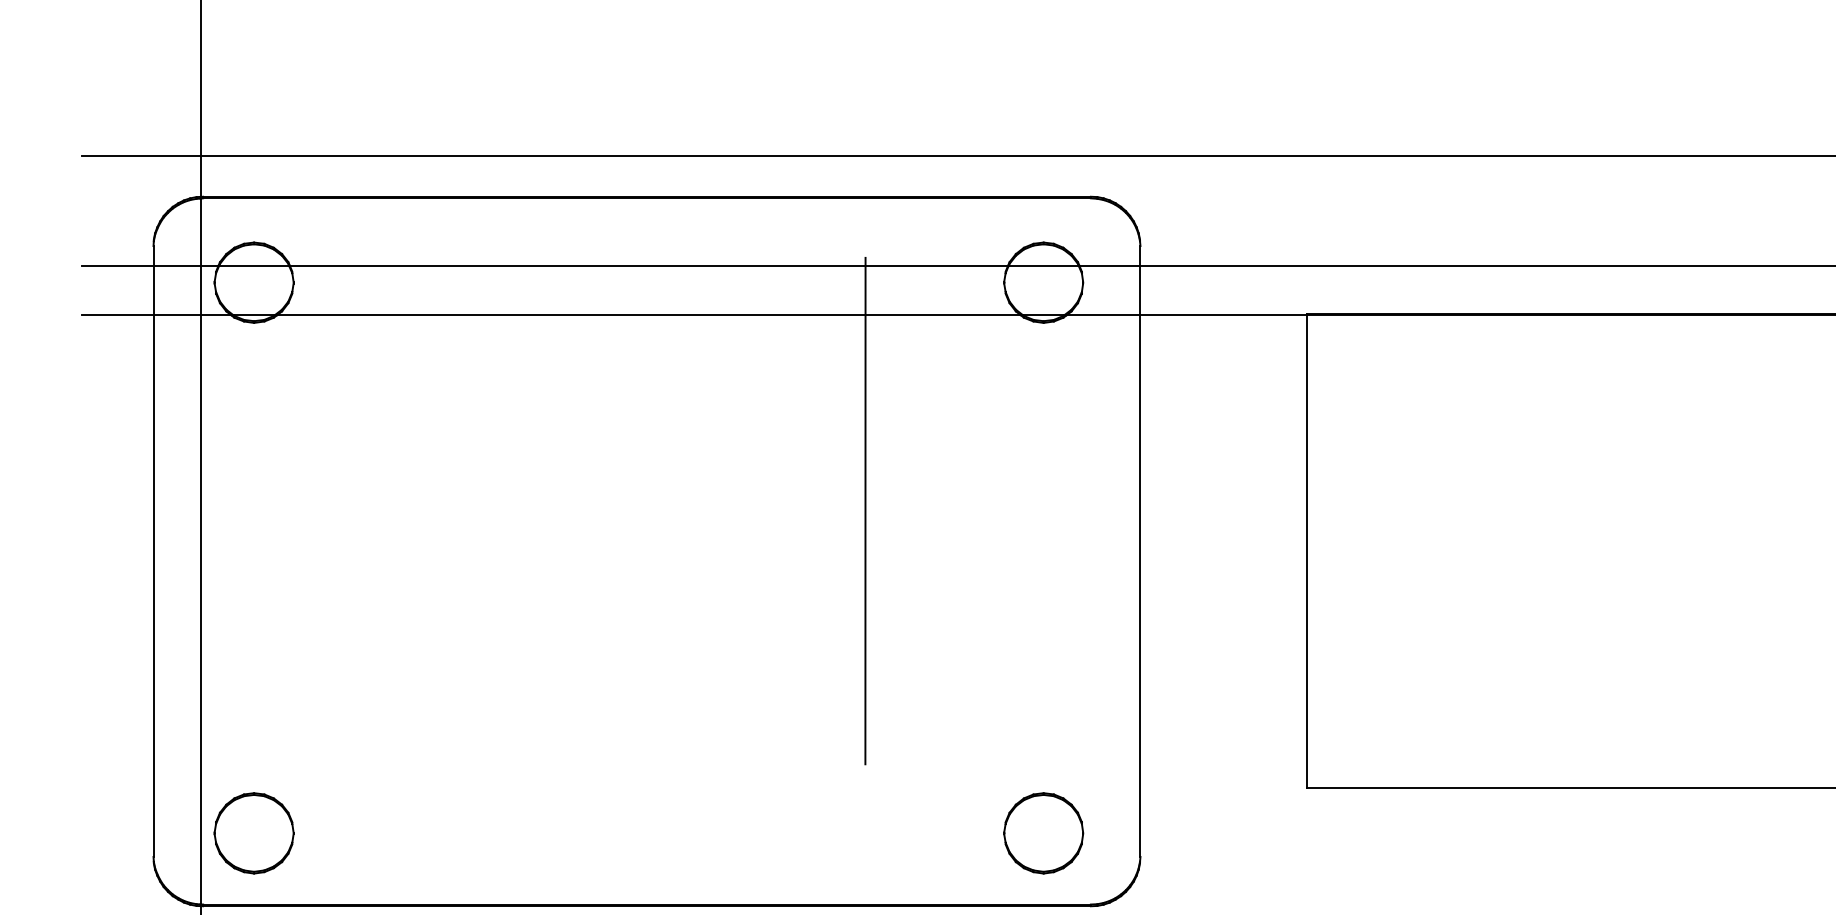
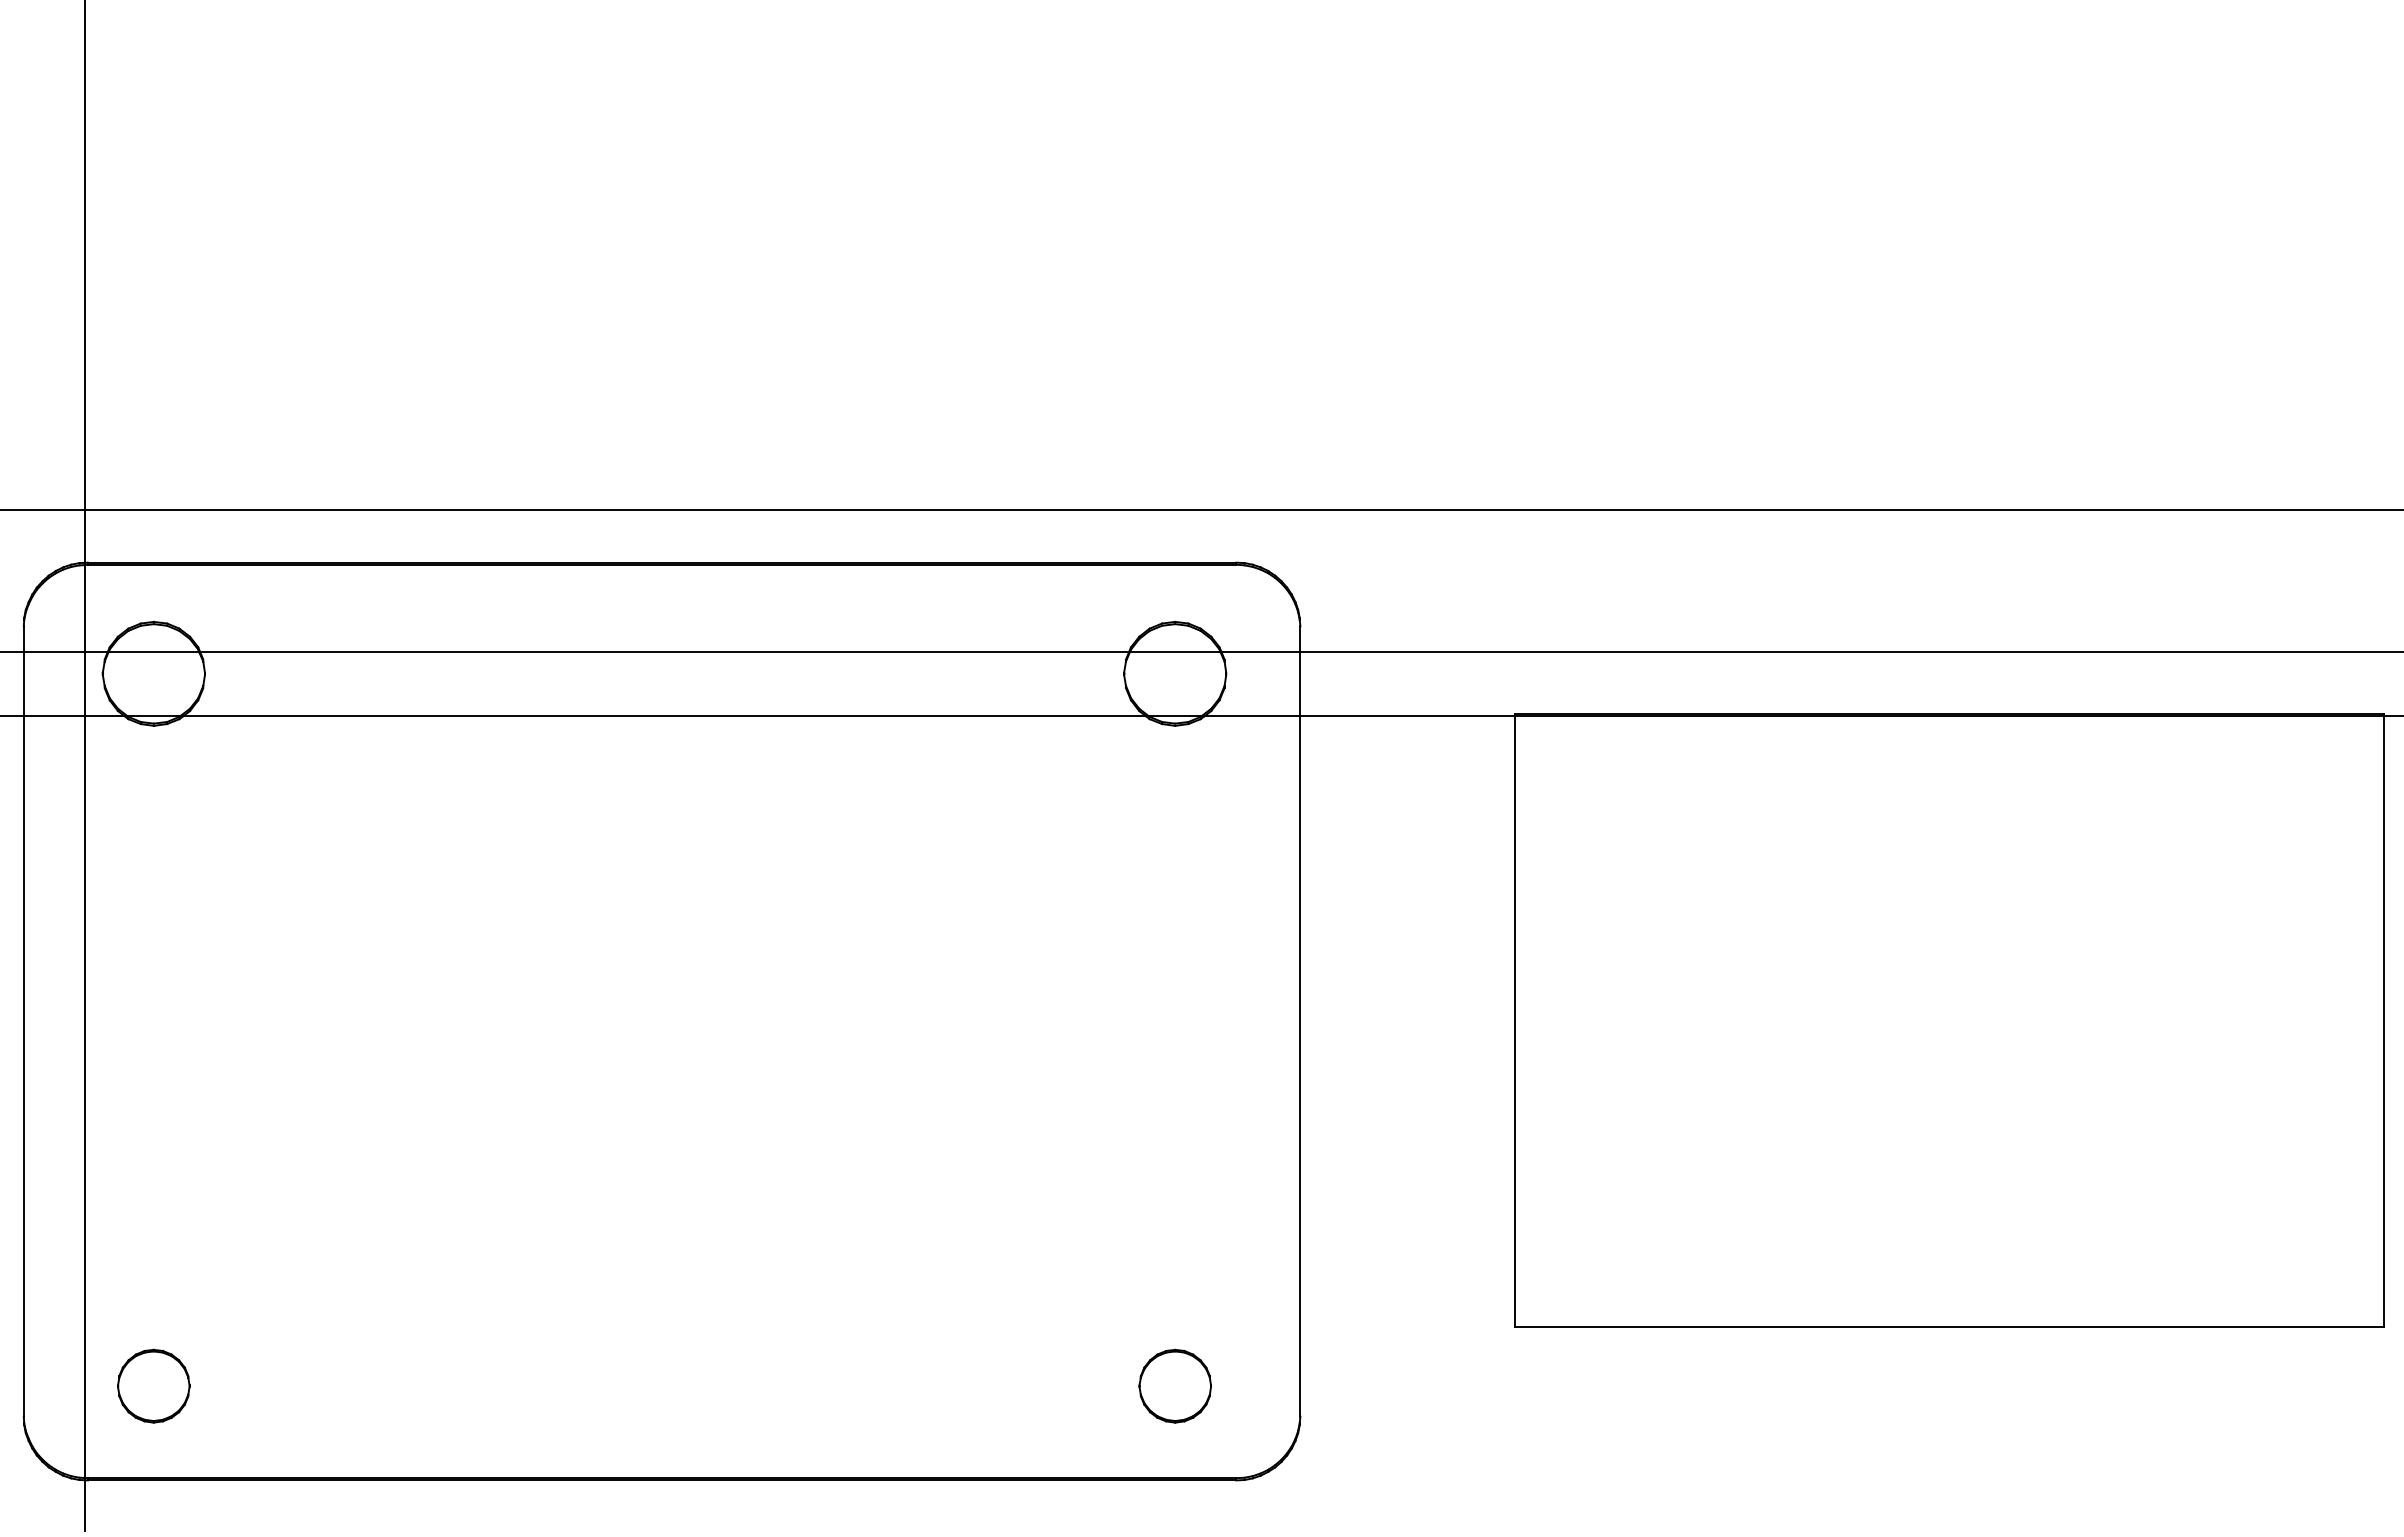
line: (865, 510) -> (944, 968), removed
part: (253, 833) -> (153, 1386), size x0.7
part: (1043, 833) -> (1175, 1386), size x0.7

